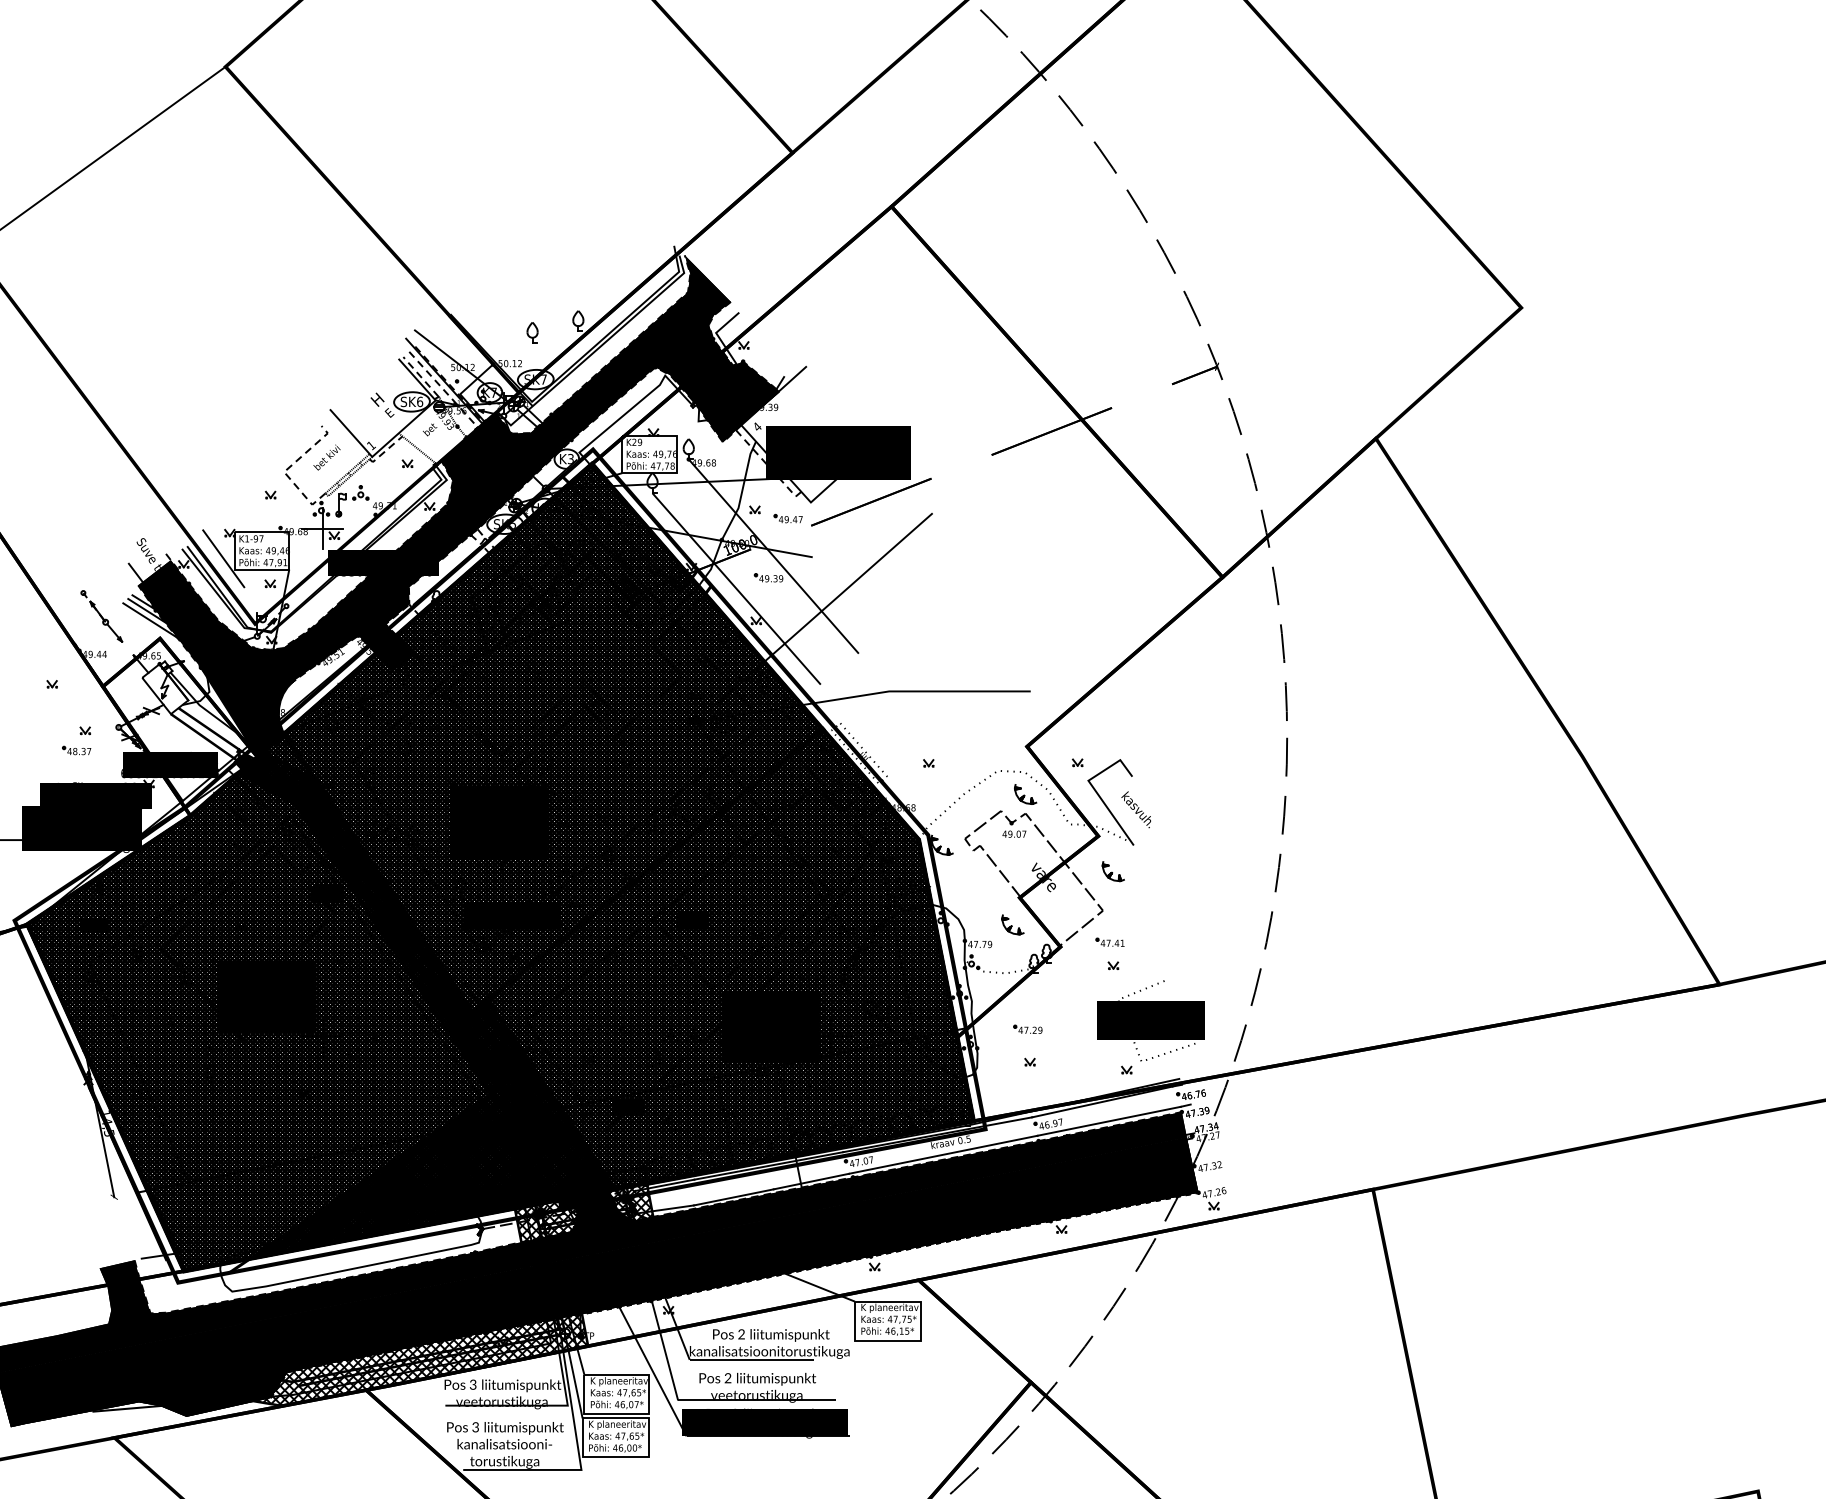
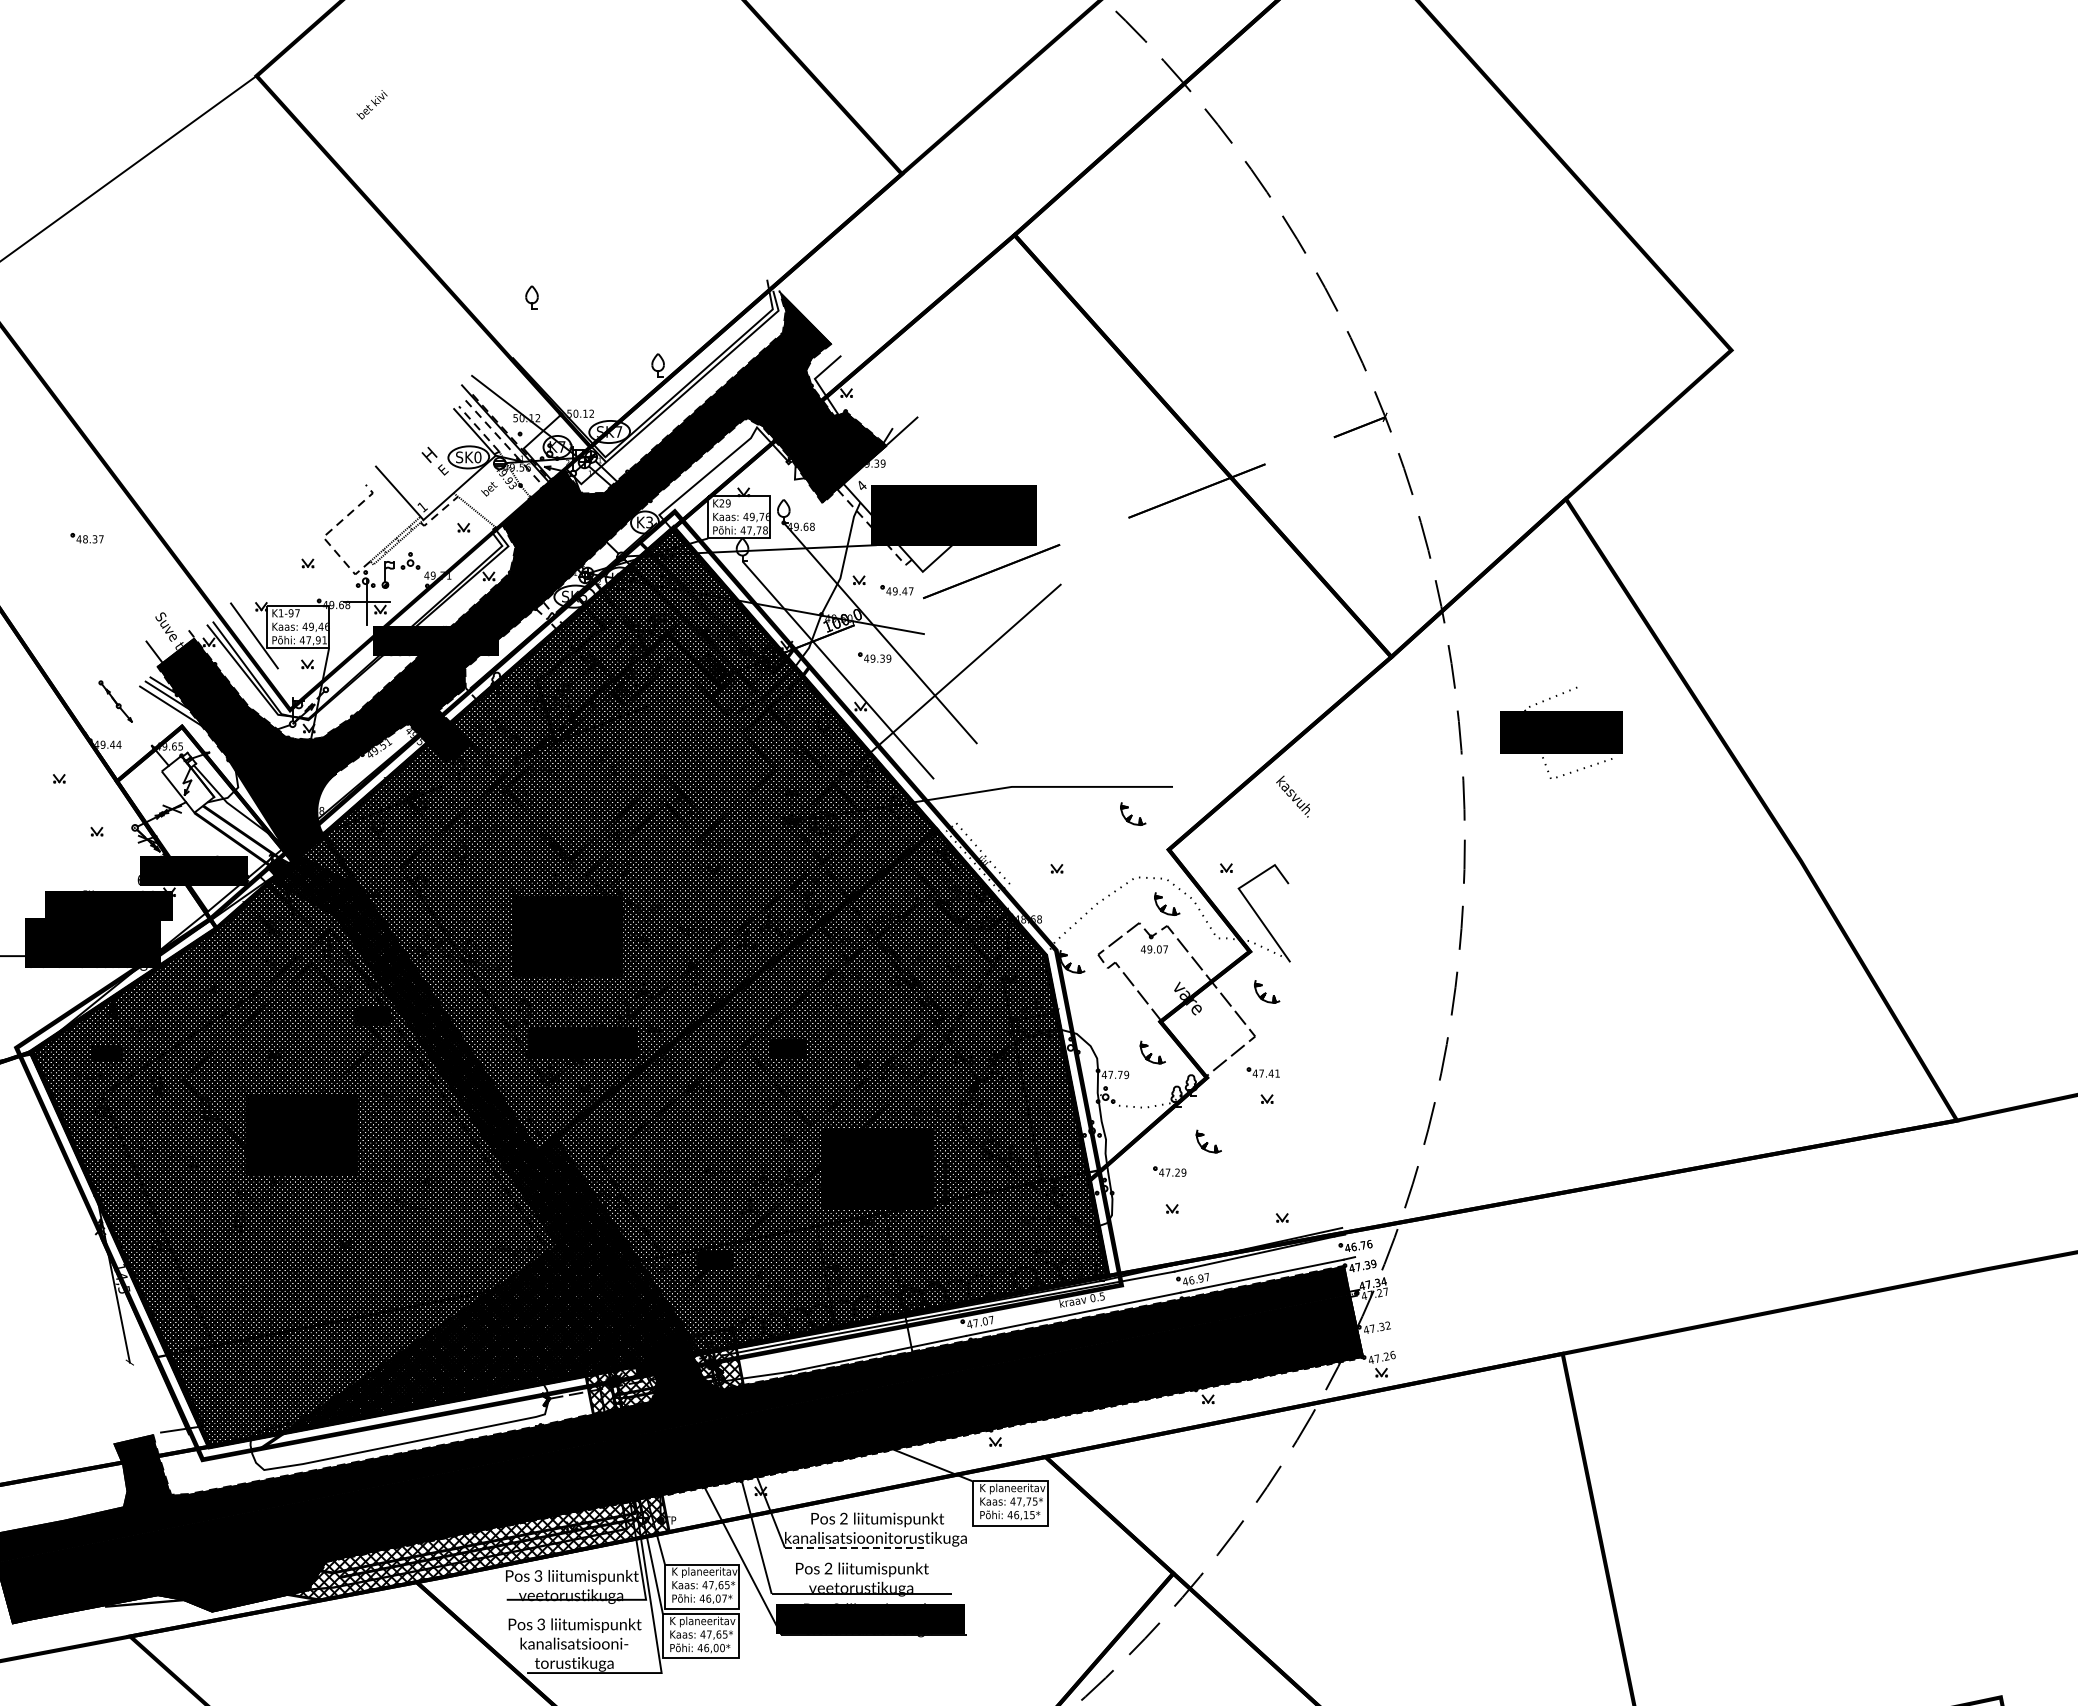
part: (532, 332) -> (531, 297), moved
text: (419, 401) -> (477, 456), SK6 -> SK0
text: (326, 457) -> (371, 104), moved
part: (101, 616) -> (115, 701), size x0.7
part: (996, 714) -> (1133, 813), added
part: (76, 750) -> (86, 538), moved
text: (1135, 809) -> (1292, 796), moved
part: (1061, 1002) -> (1208, 1141), added
part: (1150, 1020) -> (1561, 732), moved
line: (751, 1359) -> (855, 1547), solid -> dashed

